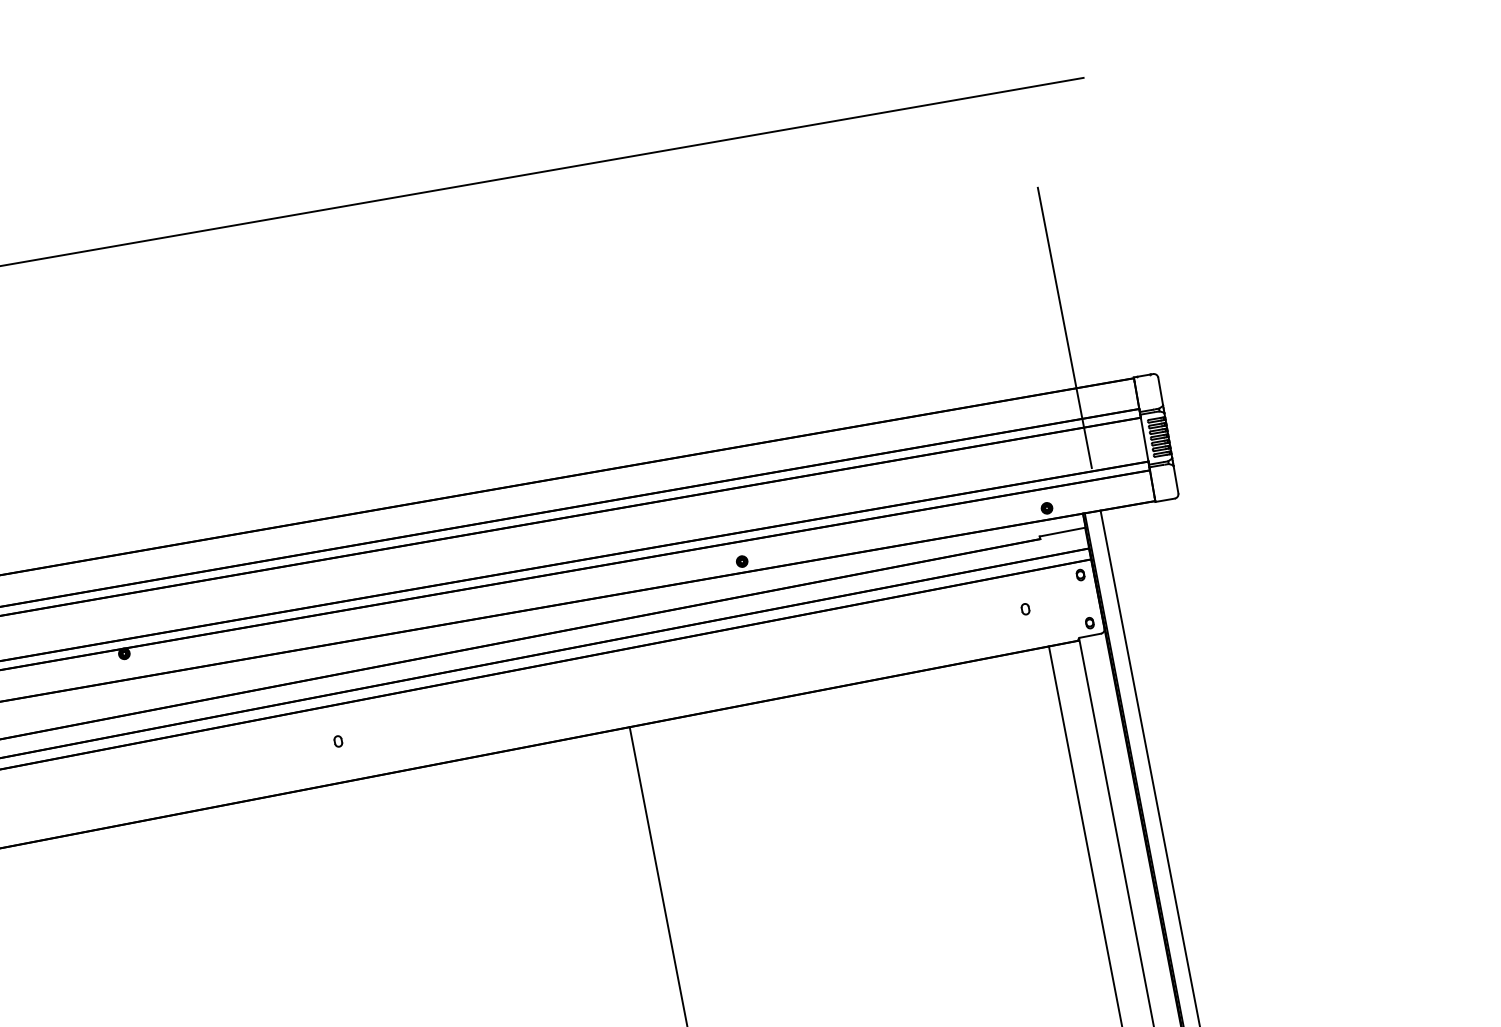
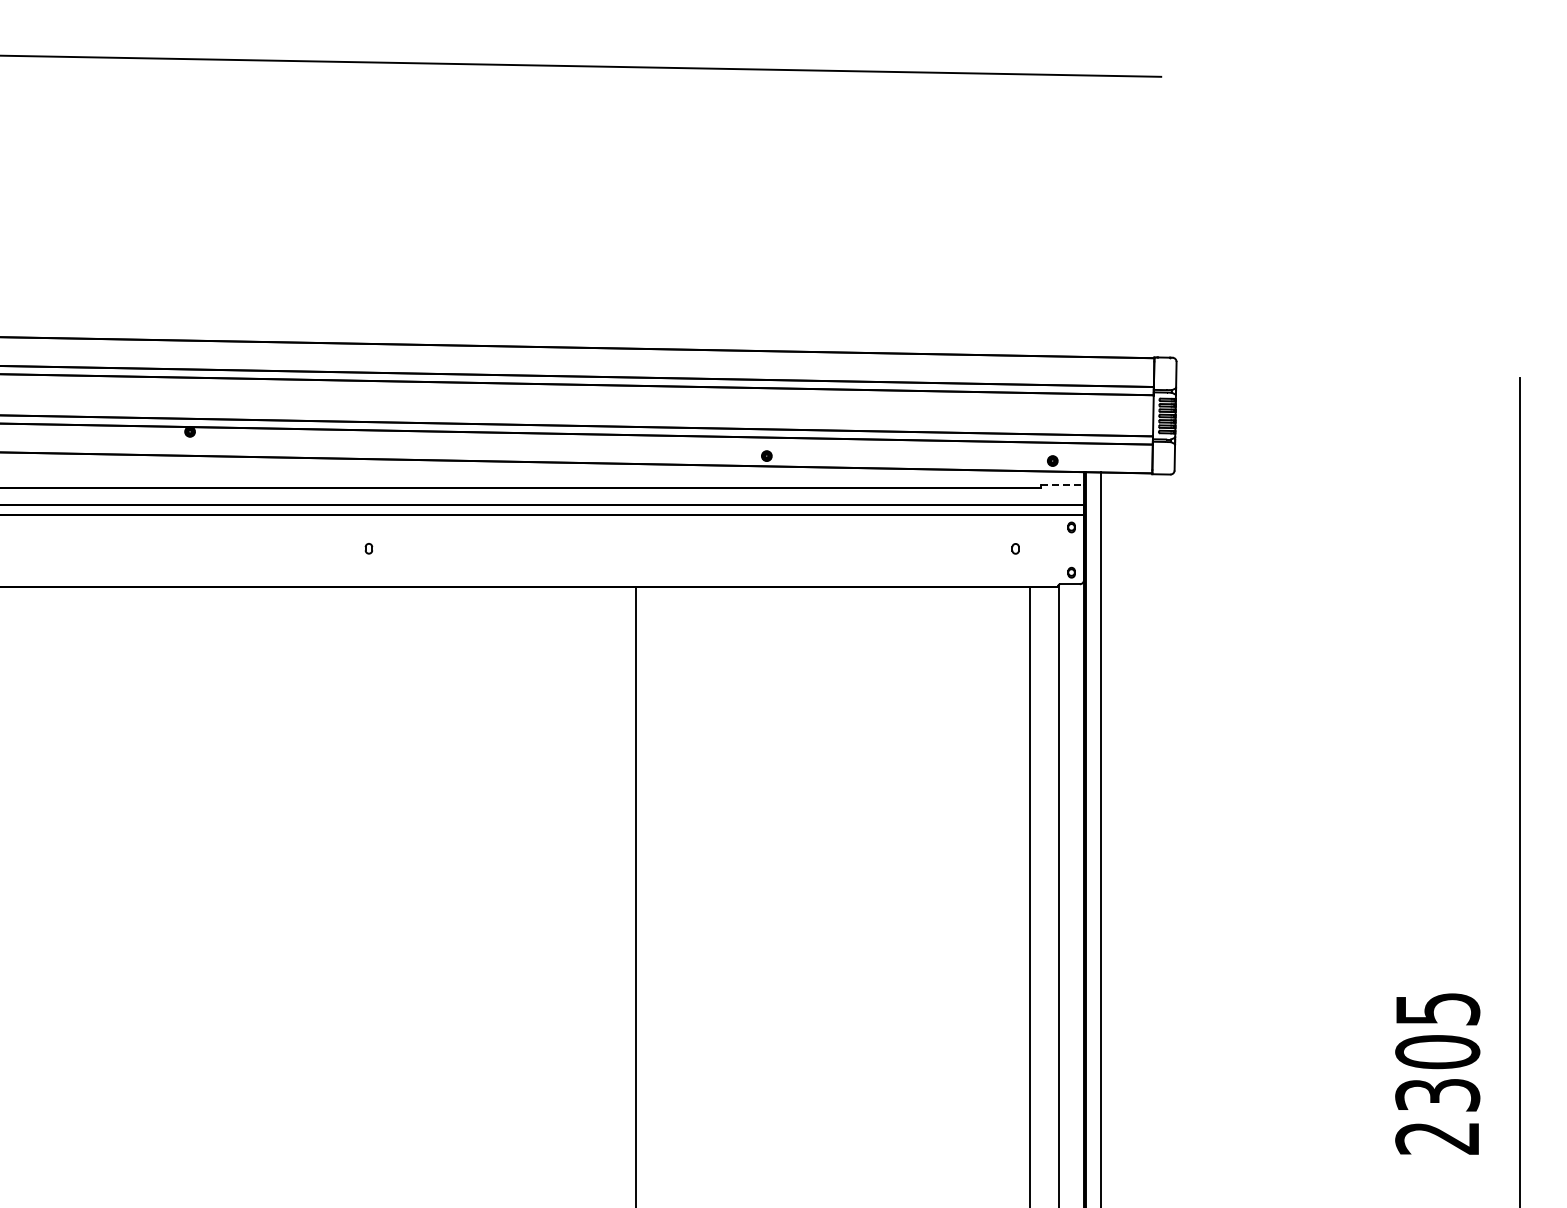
line: (1064, 327) -> (1100, 300), removed
line: (1062, 532) -> (1062, 485), solid -> dashed

